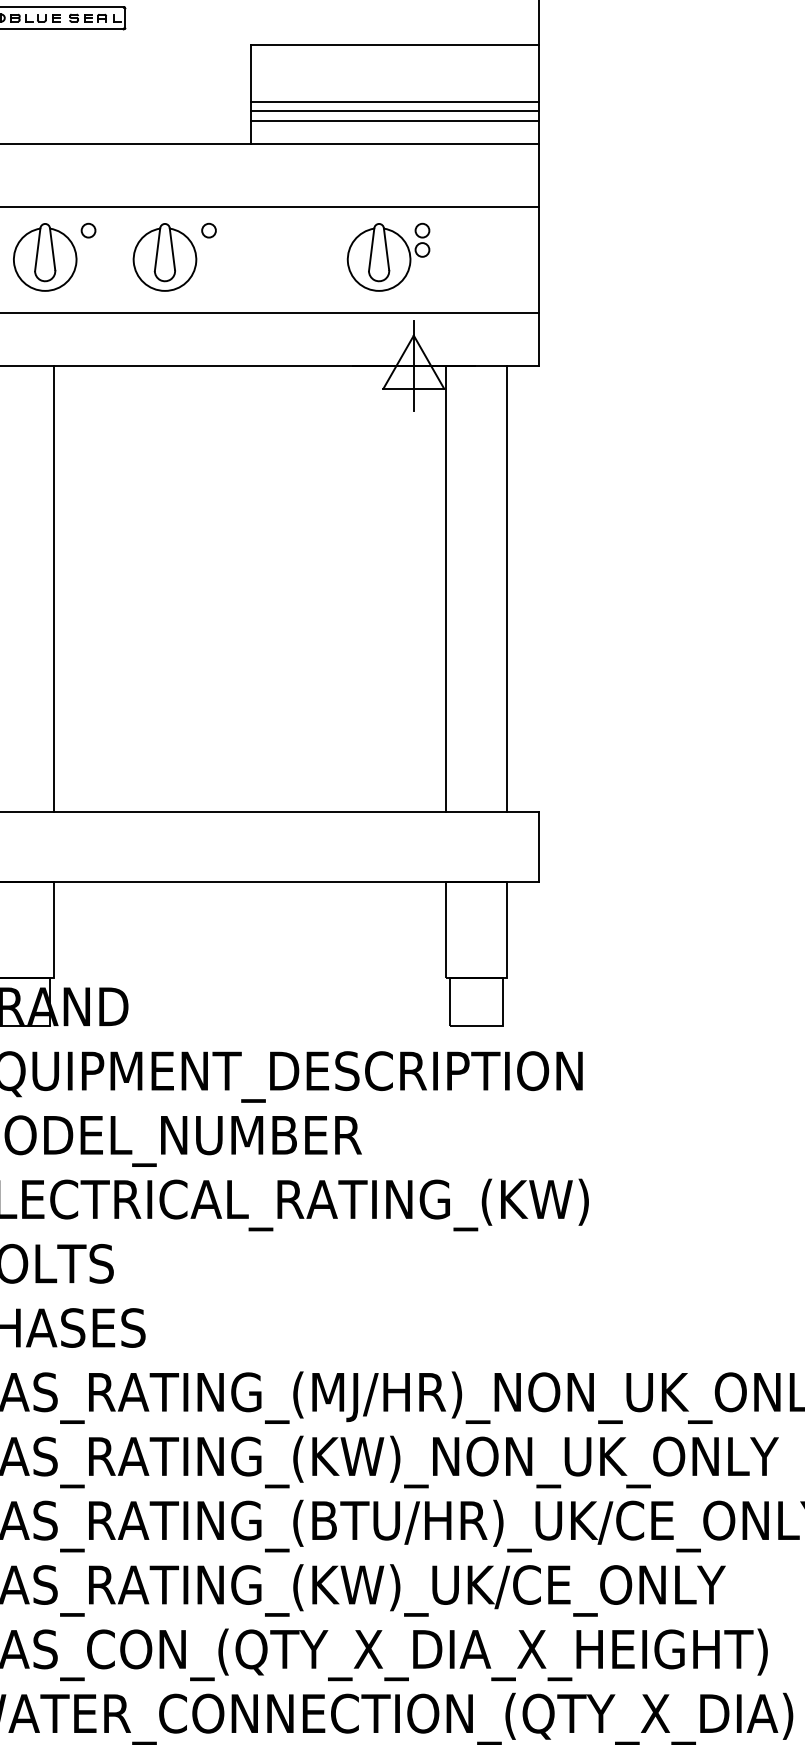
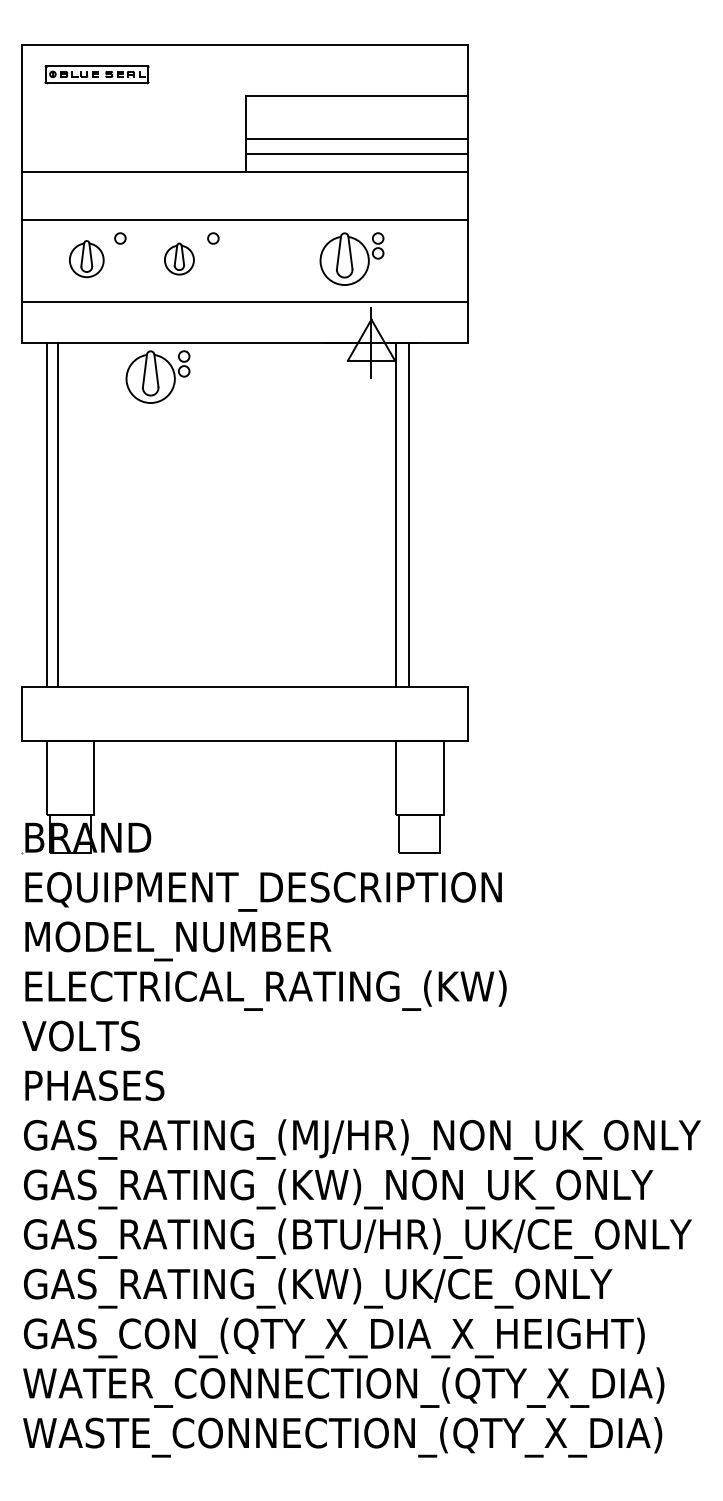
line: (395, 111) -> (357, 146), removed
part: (44, 256) -> (86, 258), size x0.7
part: (165, 256) -> (179, 258), size x0.6
part: (136, 409) -> (157, 376), added
line: (53, 588) -> (57, 514), moved
line: (507, 588) -> (408, 514), moved

